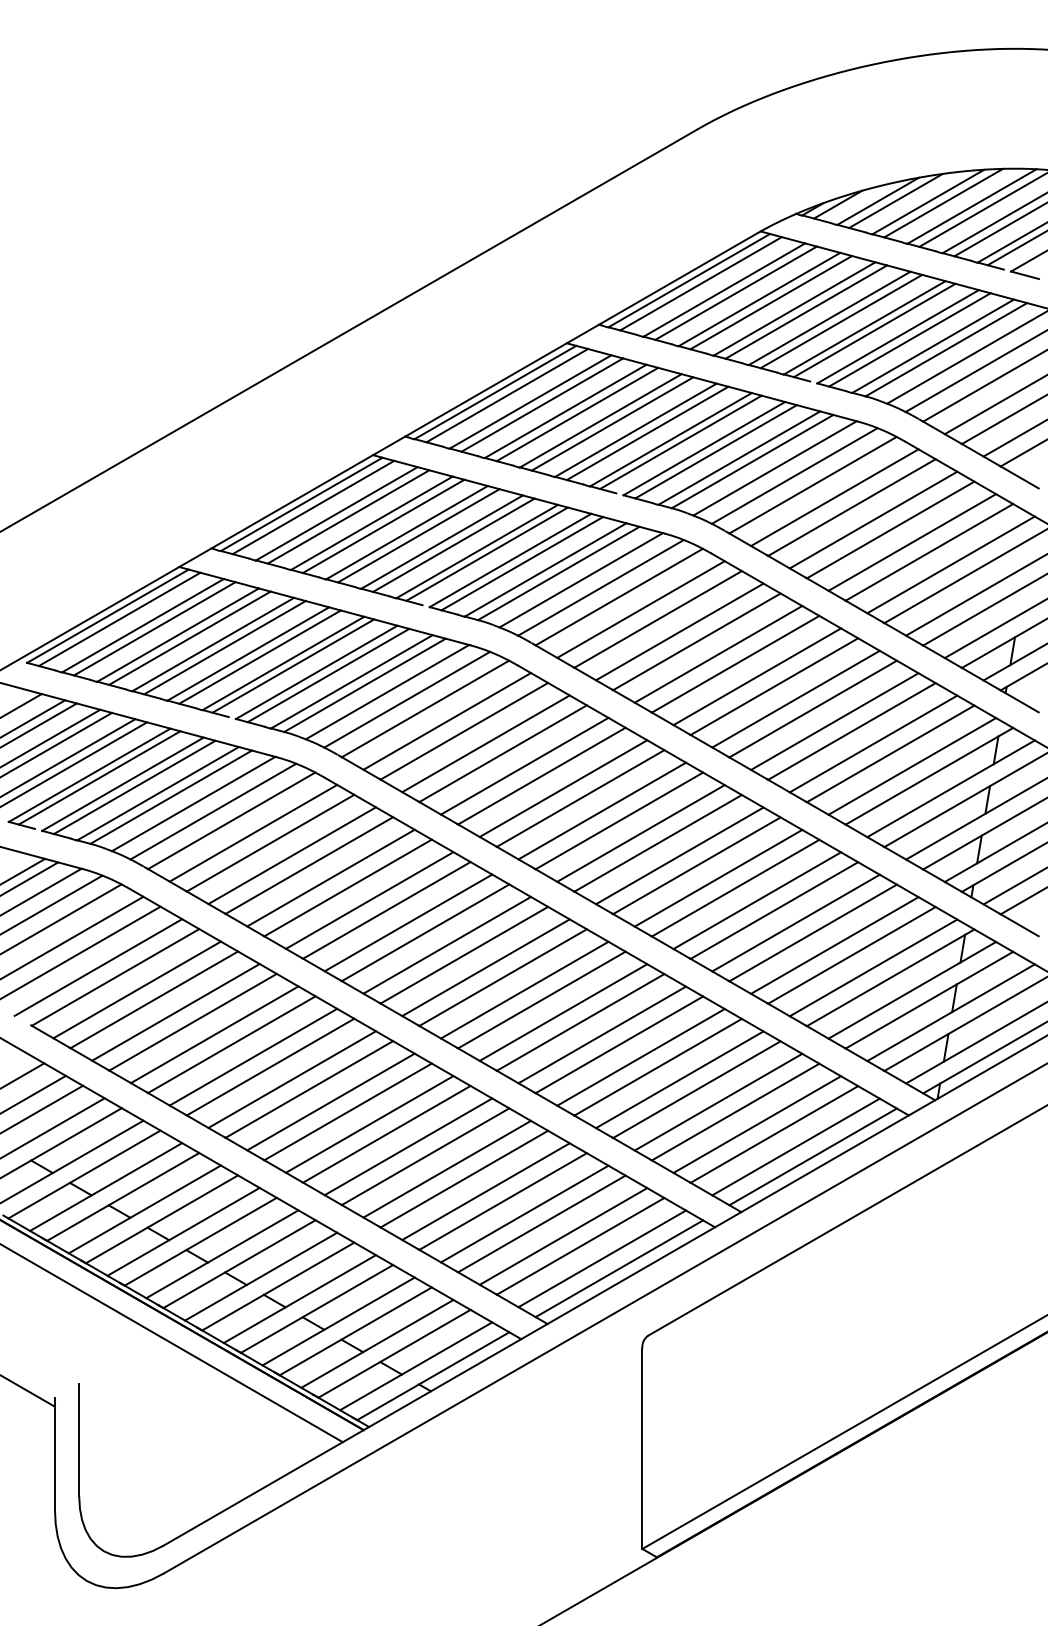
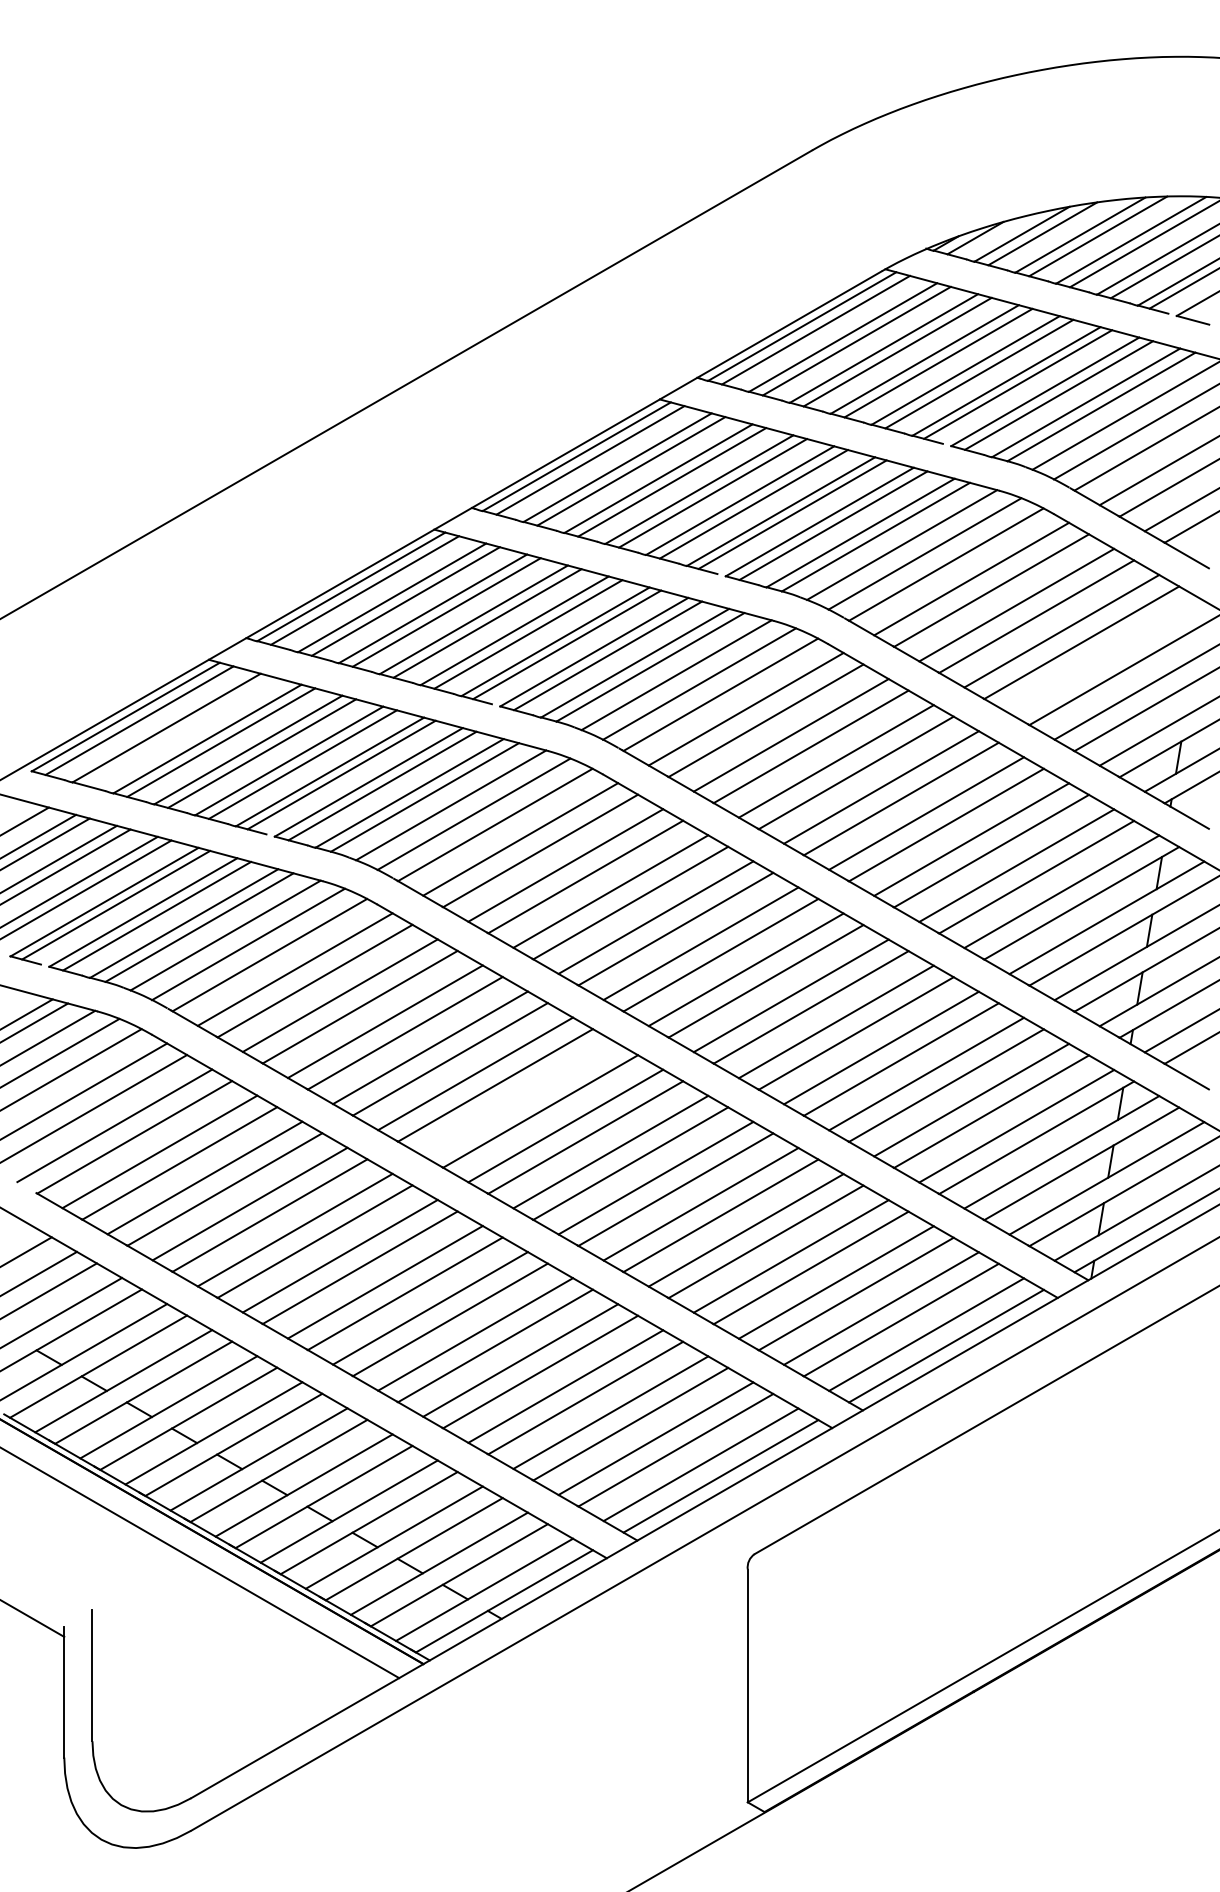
line: (950, 565) -> (1106, 657), removed
line: (154, 628) -> (180, 731), removed
line: (447, 944) -> (520, 1099), removed

